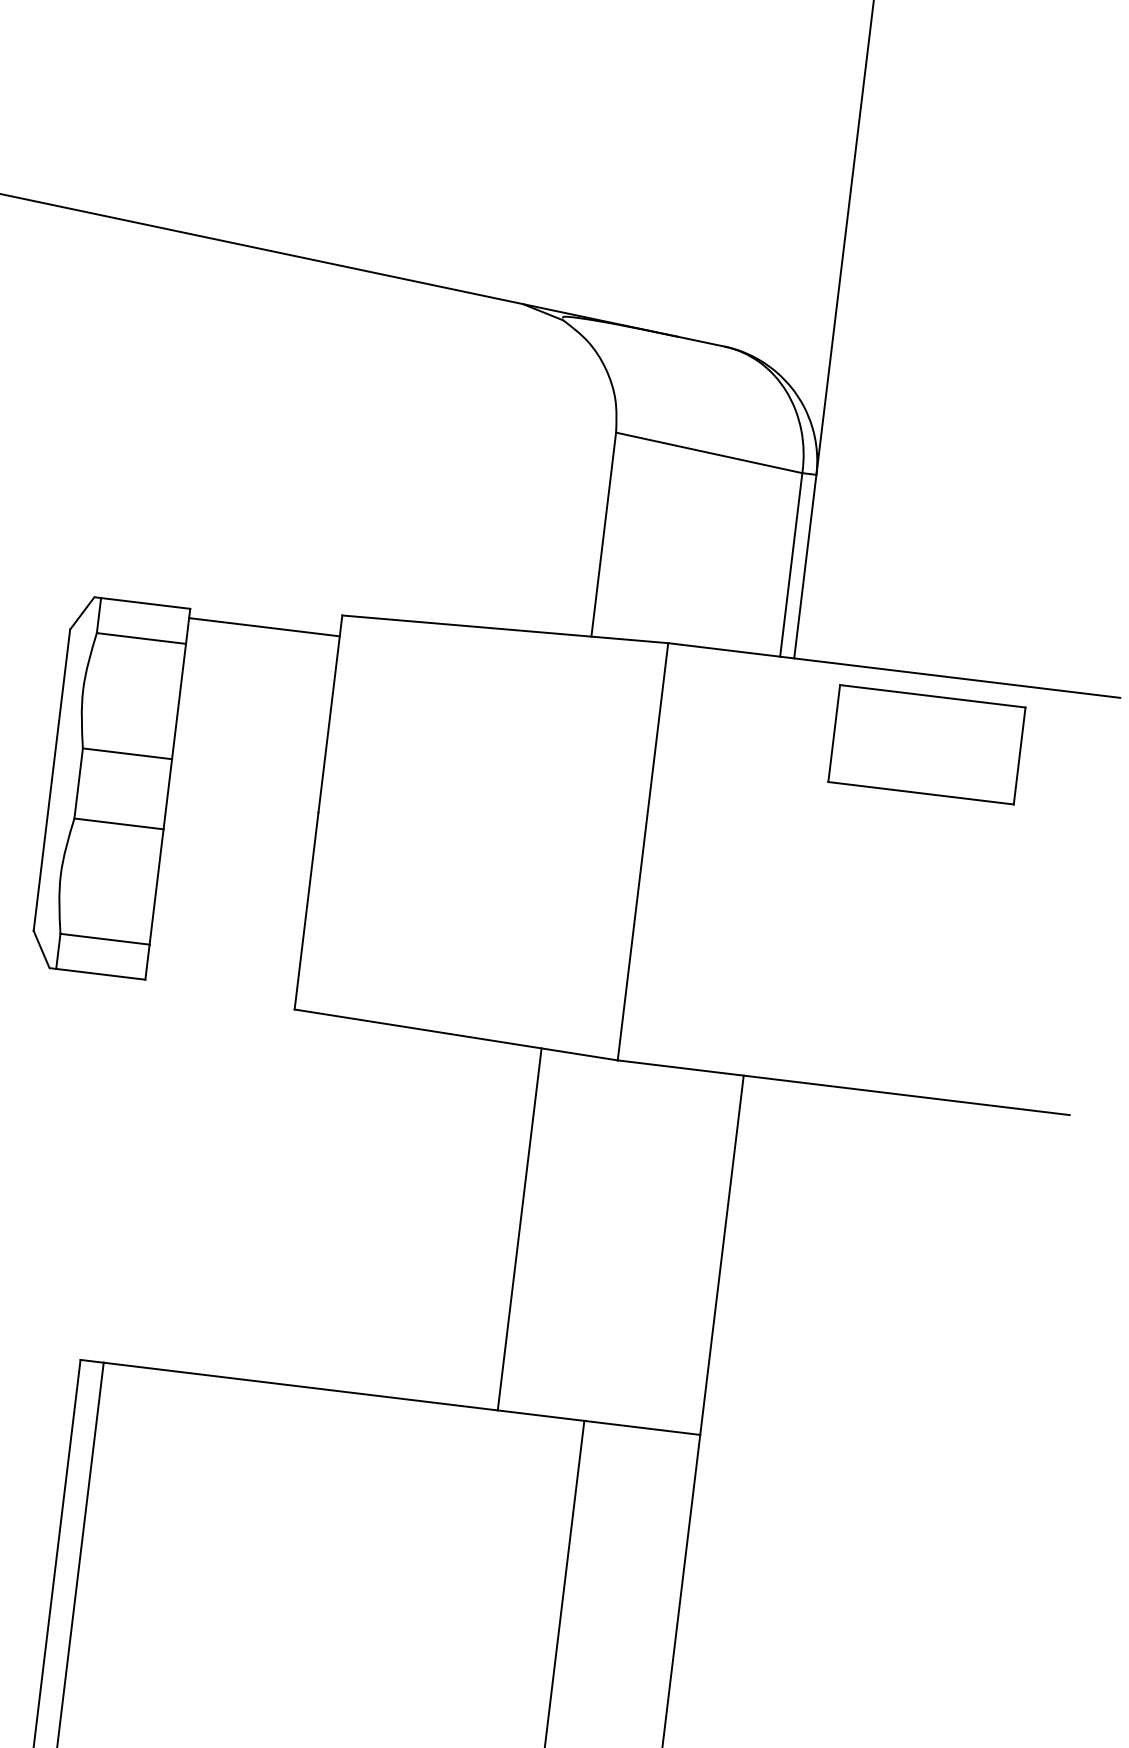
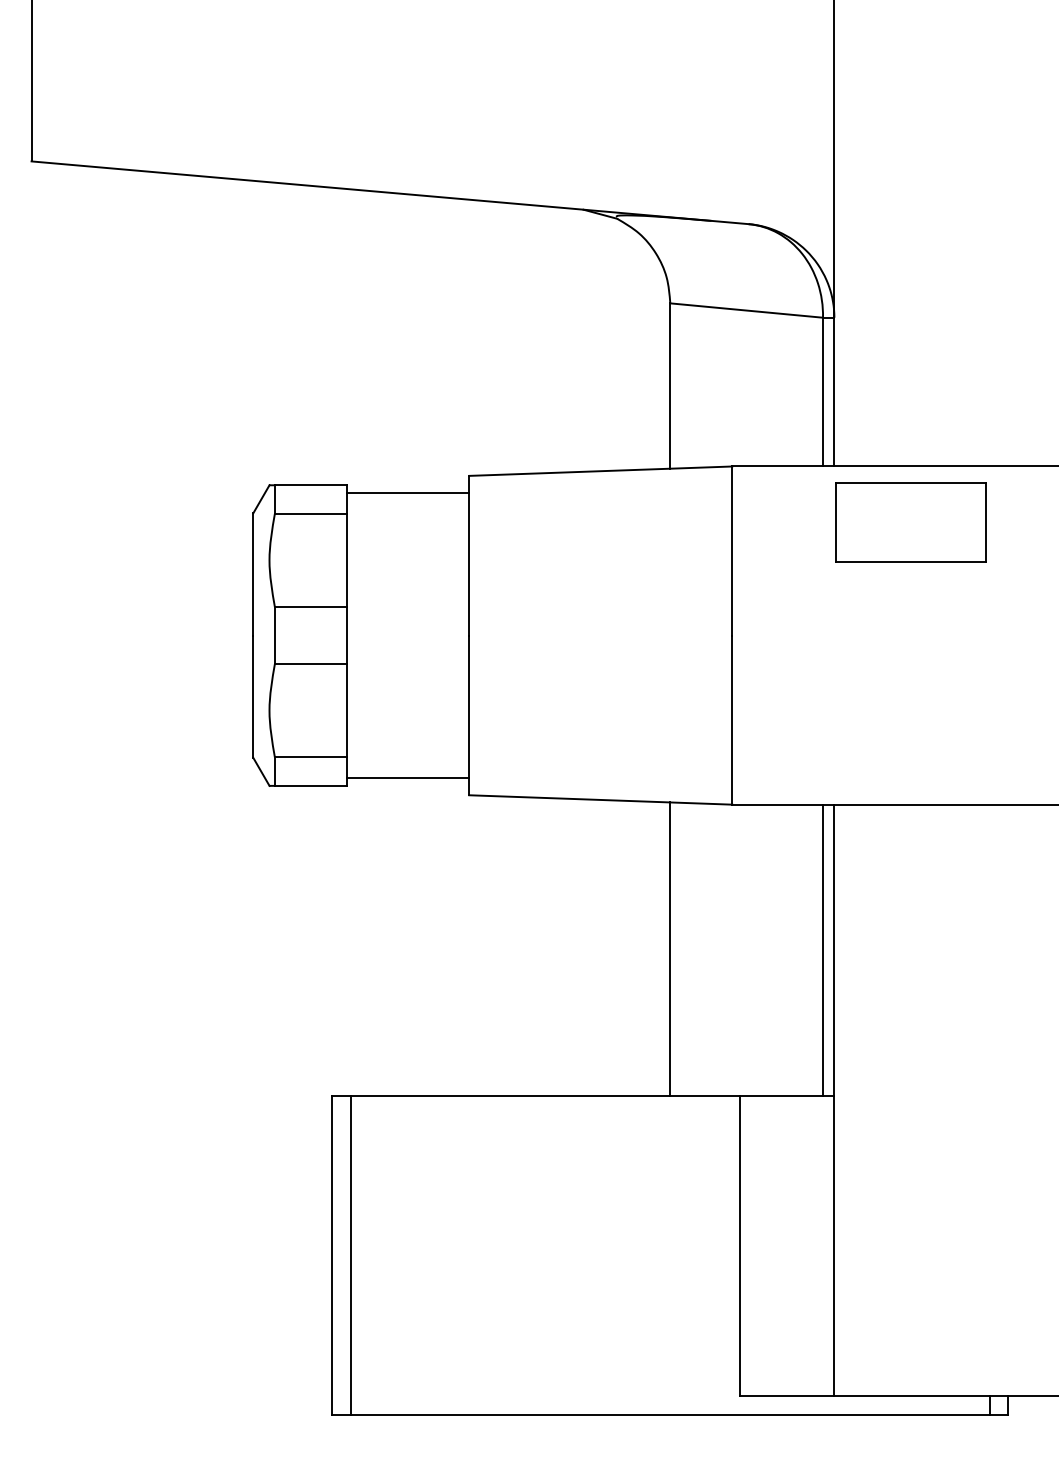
part: (926, 744) -> (910, 522), moved
line: (222, 979) -> (408, 778), added
line: (708, 1252) -> (823, 949), added

